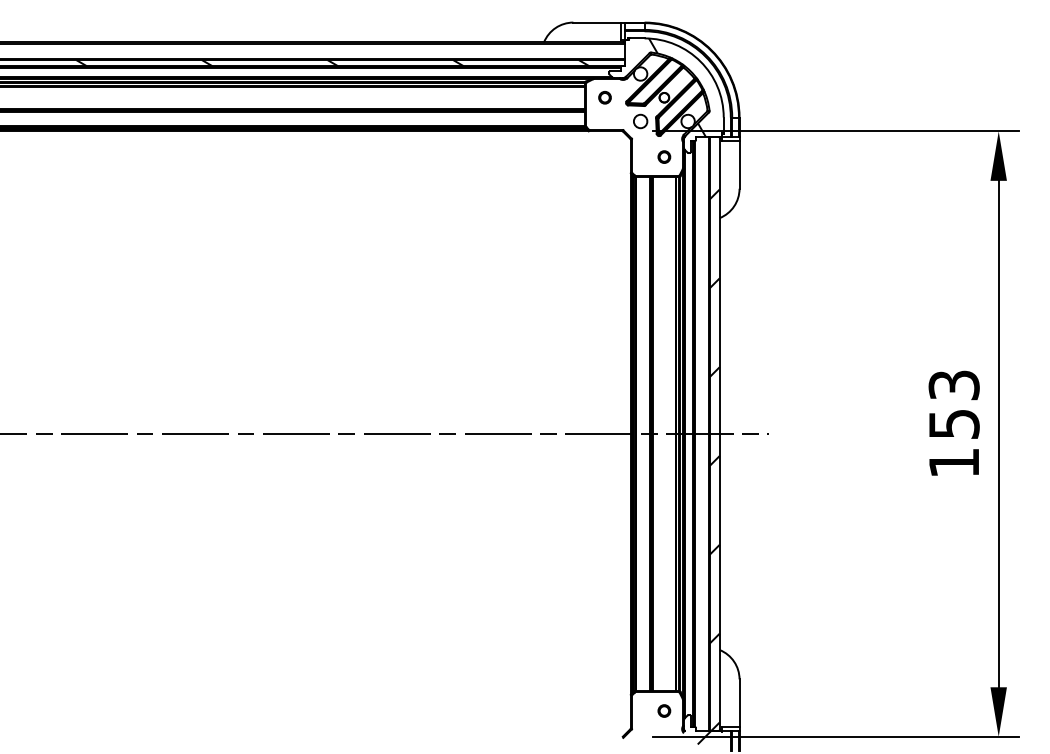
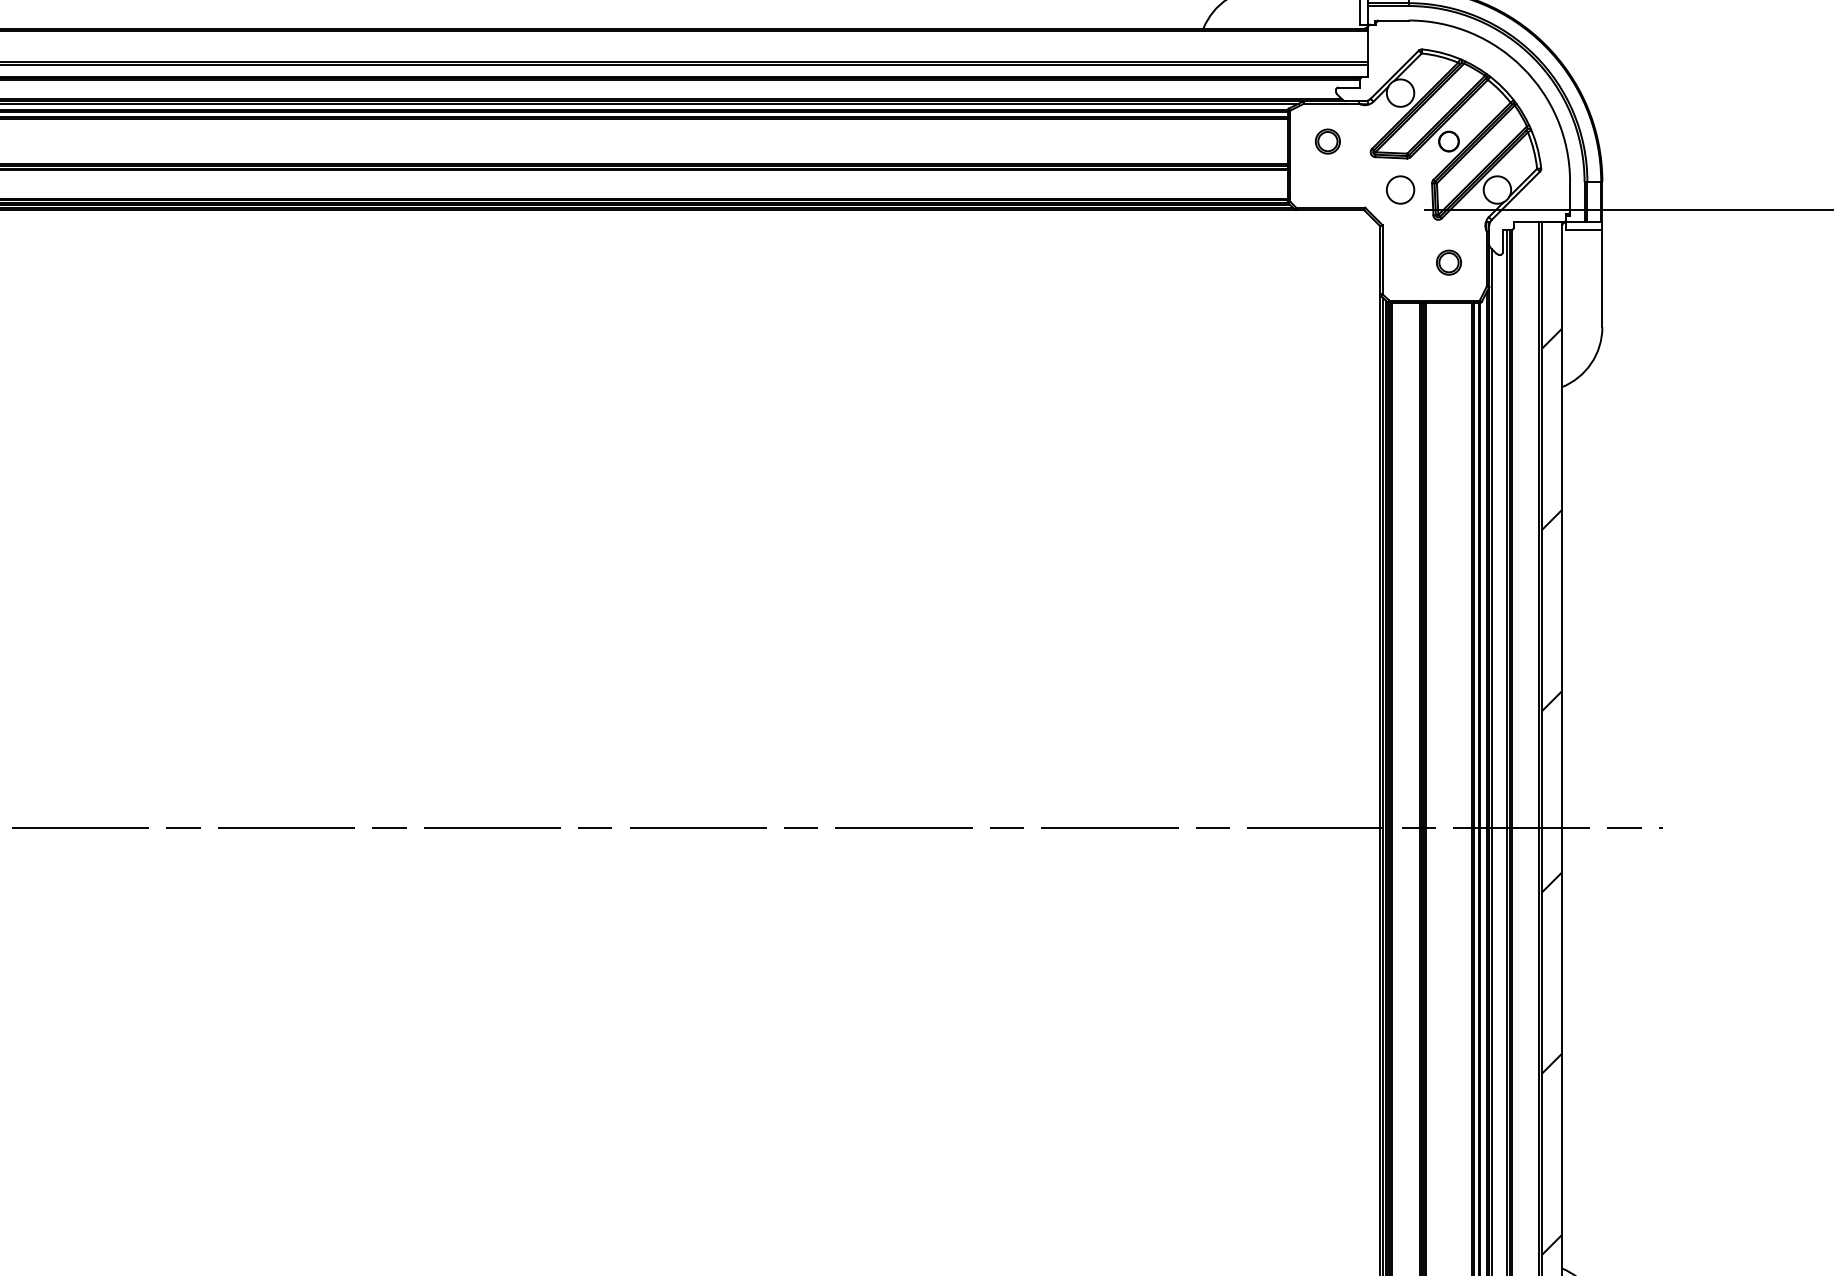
hatch: (332, 63) -> (771, 71), removed
hatch: (677, 87) -> (1475, 120), removed

